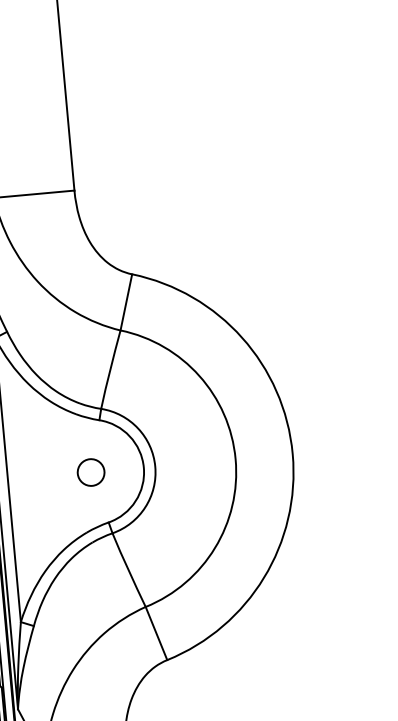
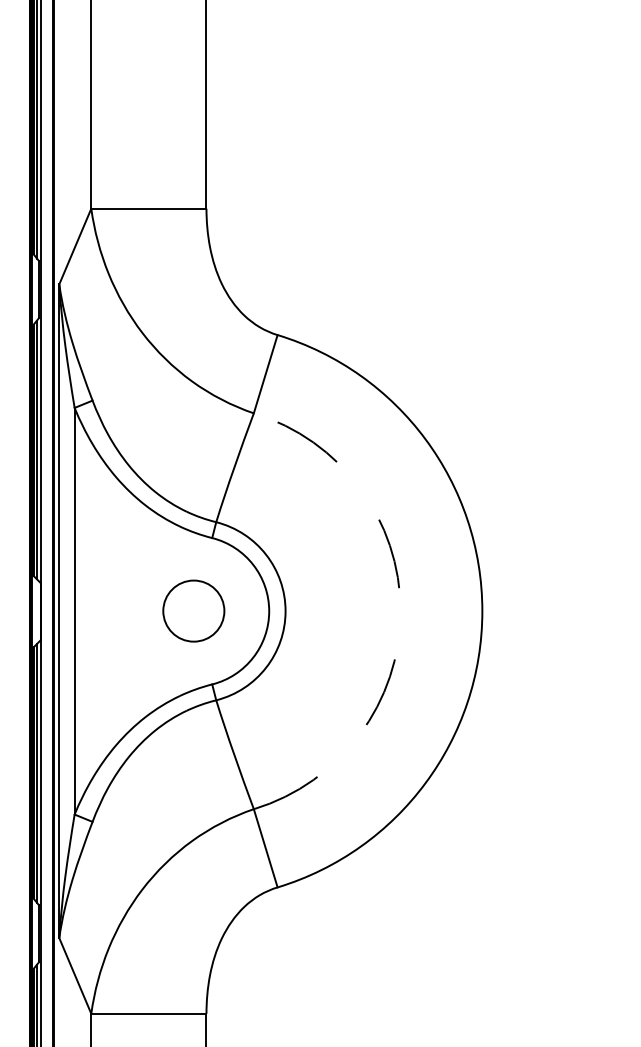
arc: (235, 459) -> (400, 611), solid -> dashed
circle: (90, 472) -> (193, 611), size x1.6

